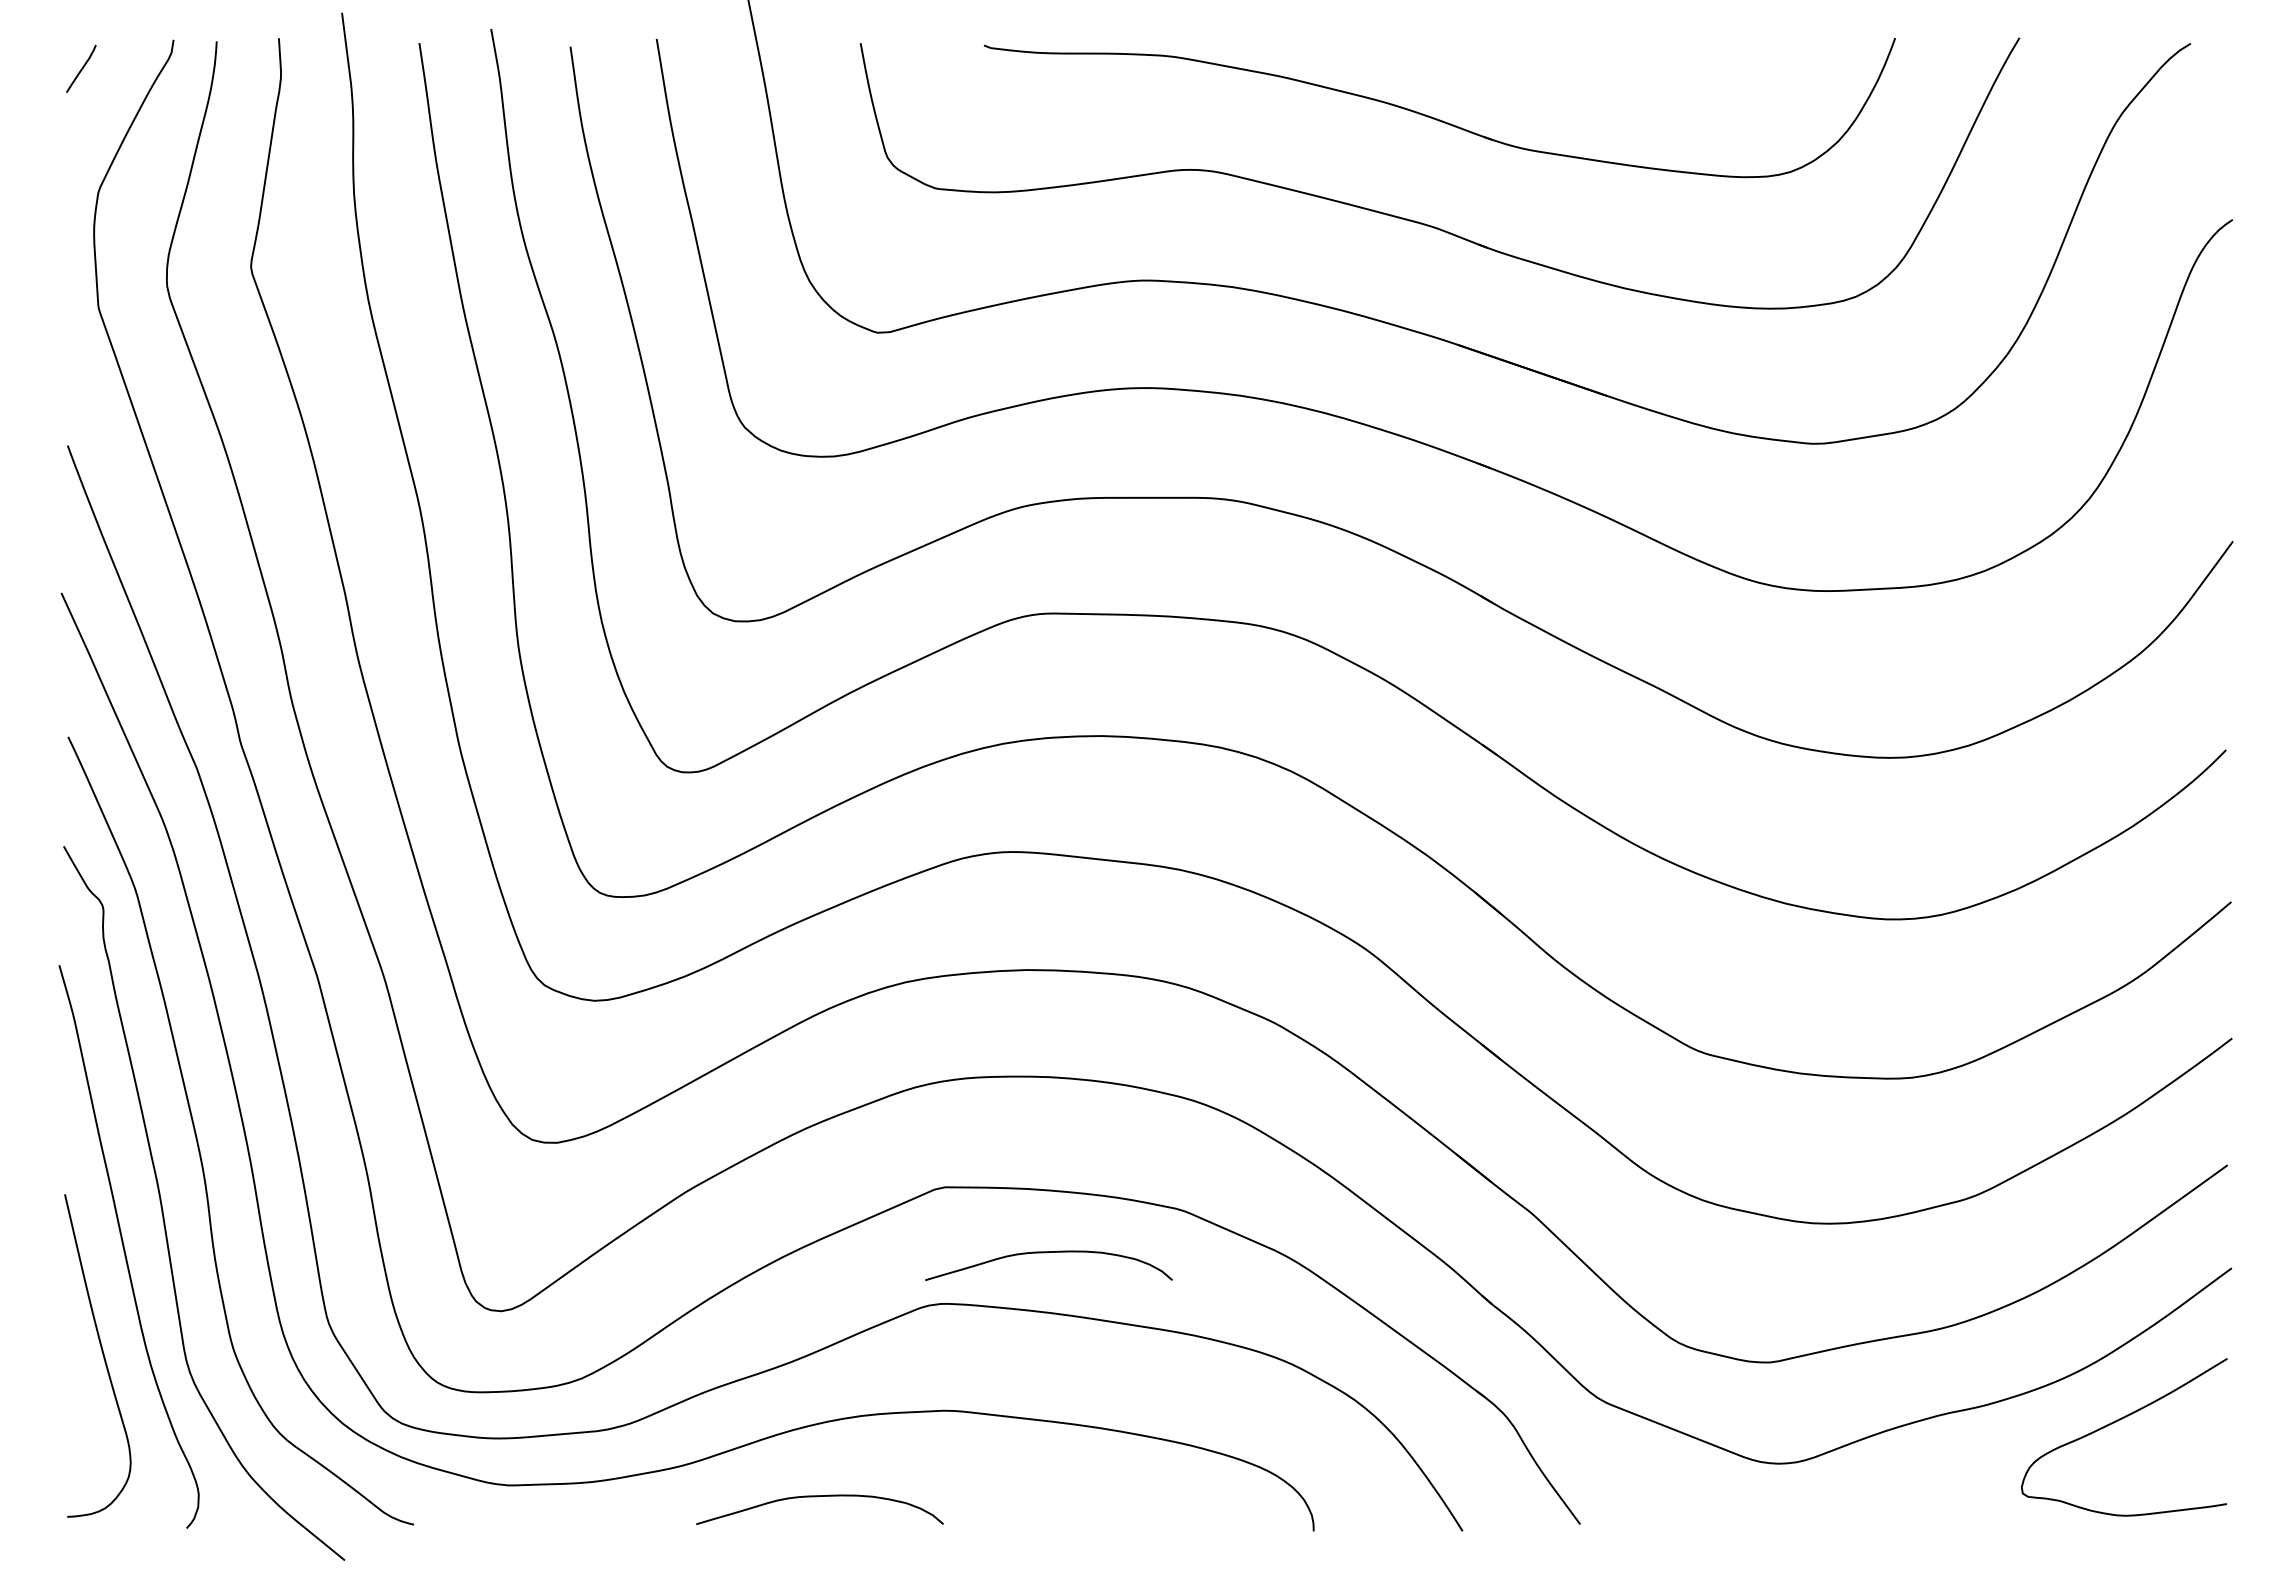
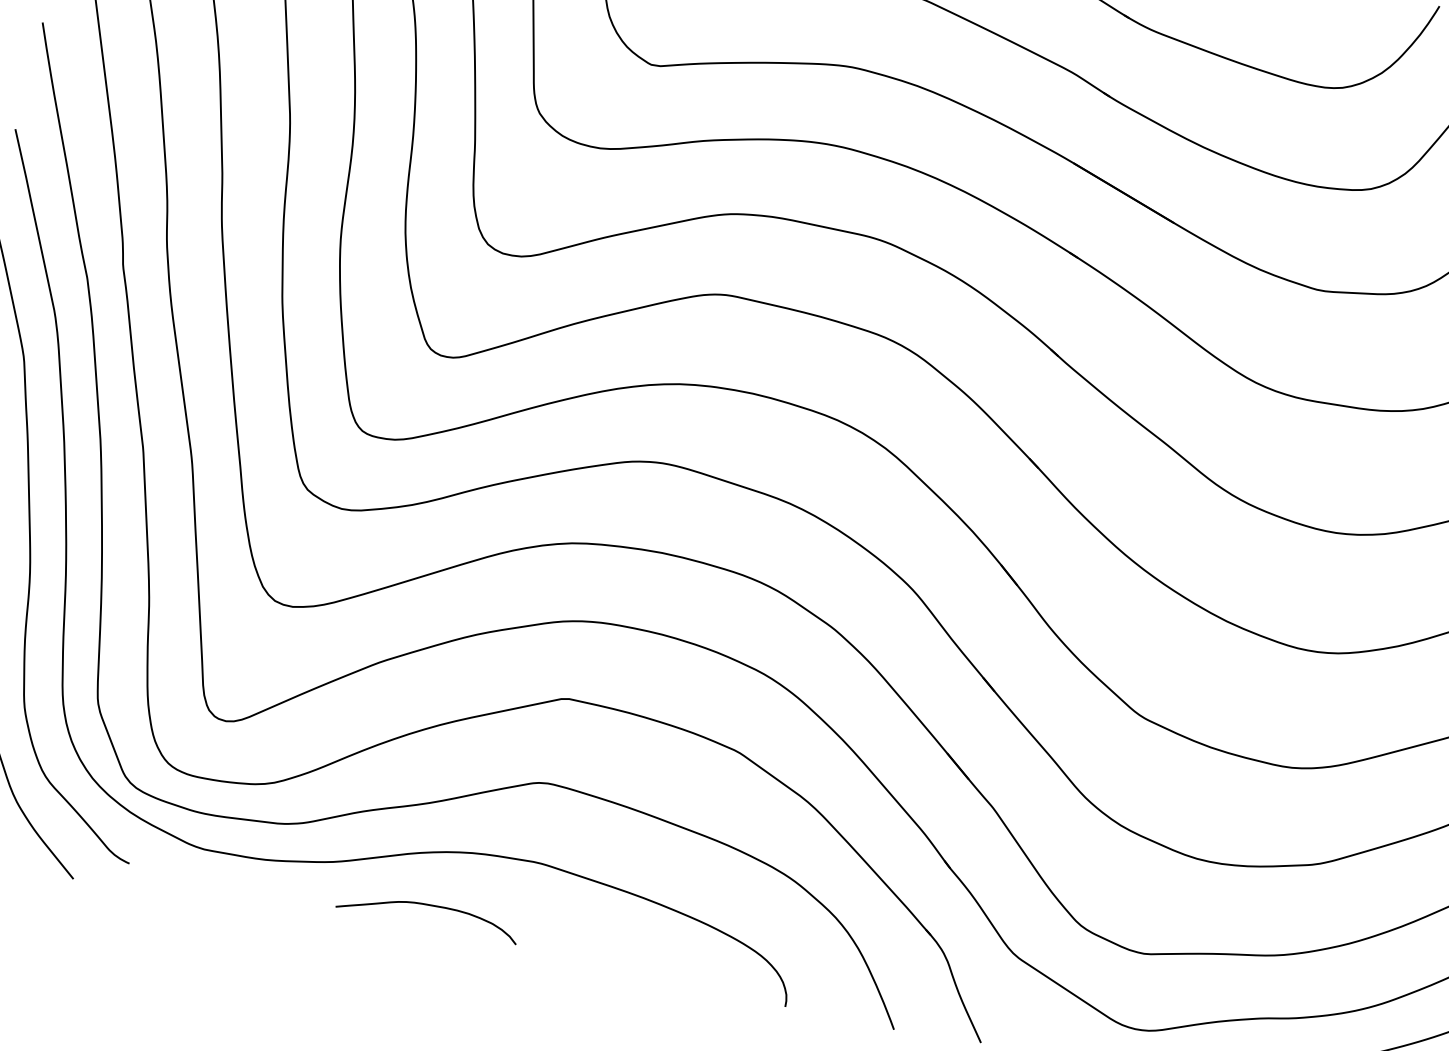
curve: (1046, 1253) -> (632, 762), removed

